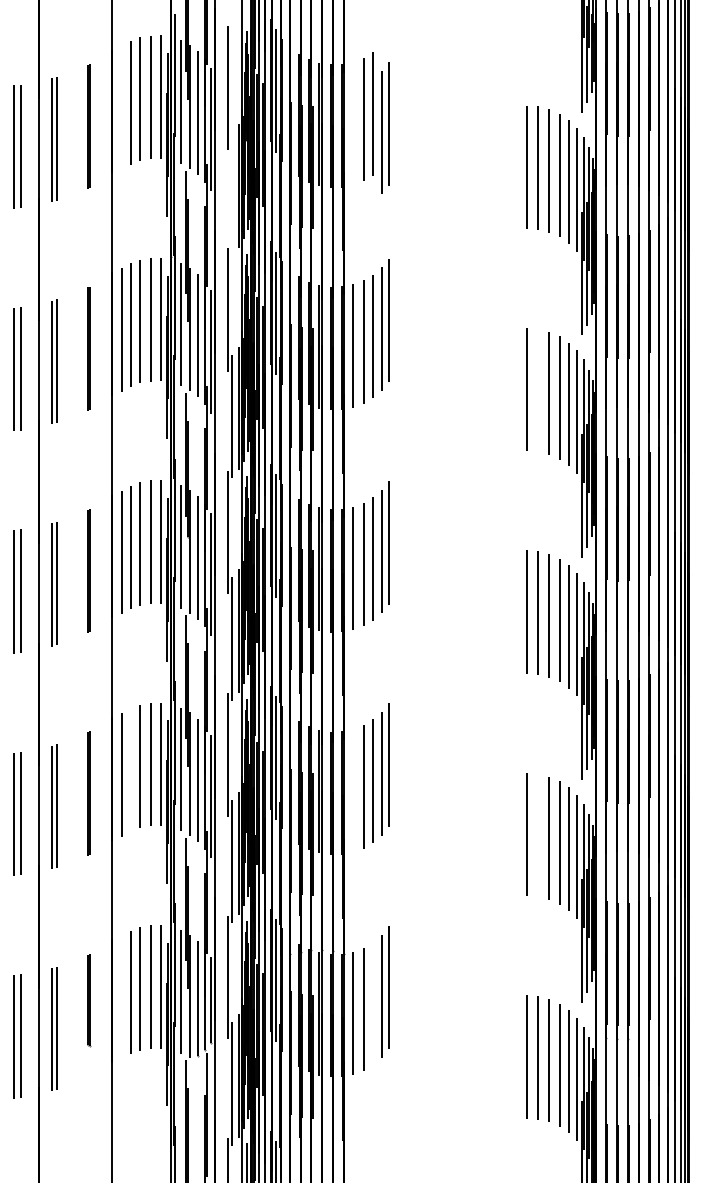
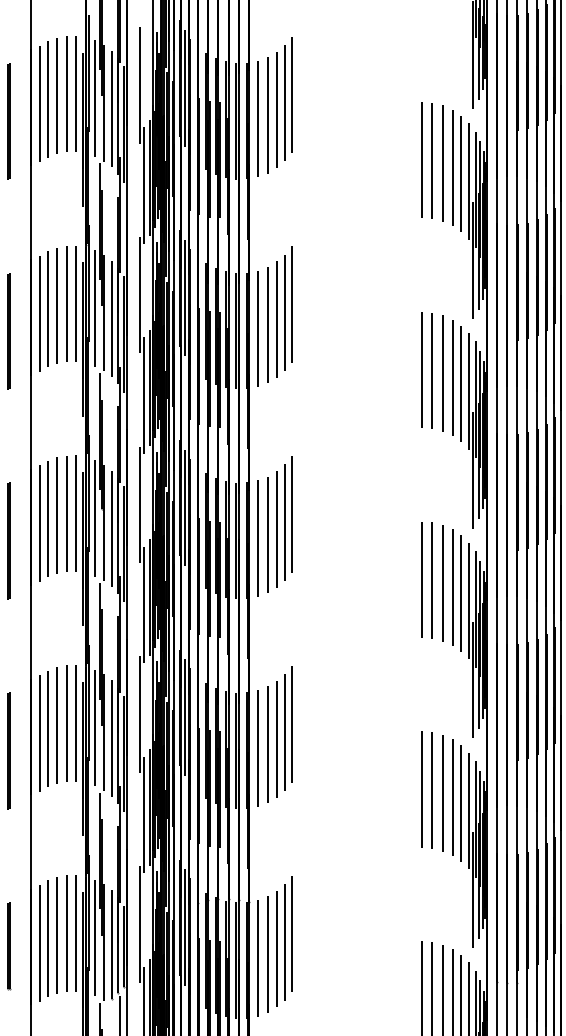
line: (121, 107) -> (39, 103), added
line: (352, 123) -> (257, 118), added
part: (385, 127) -> (288, 98), moved
line: (232, 193) -> (143, 184), added
line: (537, 390) -> (431, 370), added
line: (130, 769) -> (47, 728), added
line: (352, 790) -> (257, 748), added
line: (538, 835) -> (432, 790), added
line: (121, 997) -> (39, 943), added
line: (373, 1003) -> (277, 949), added

